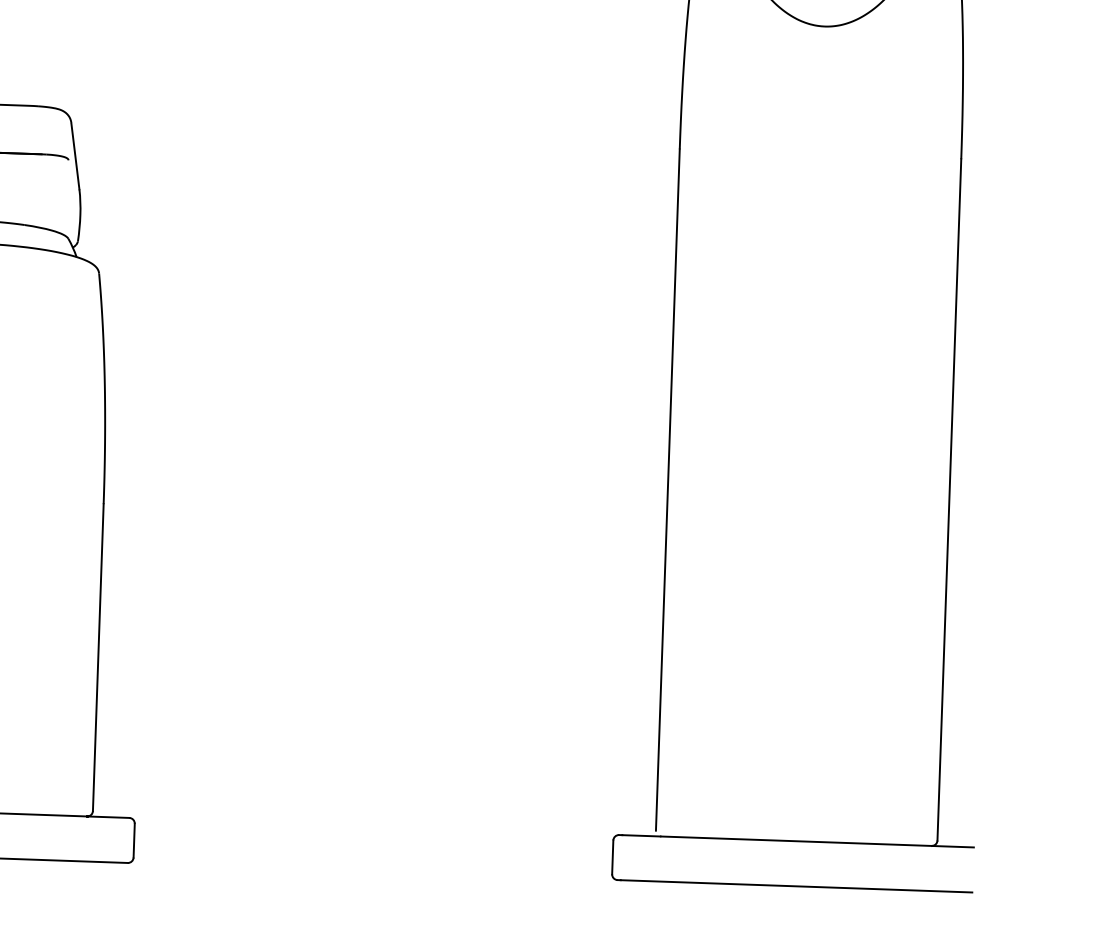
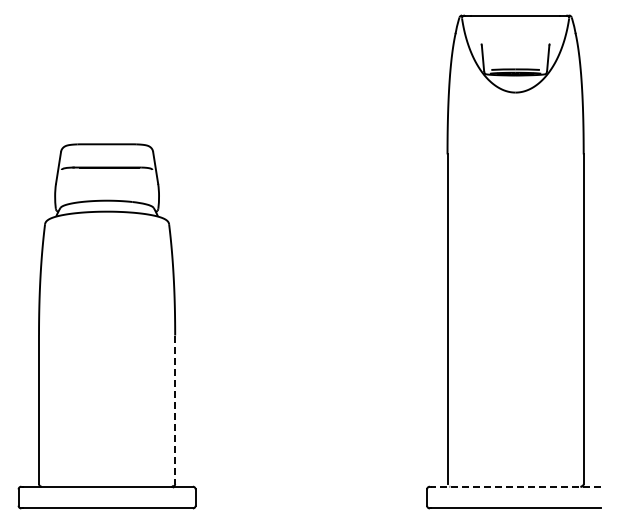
line: (98, 659) -> (175, 410), solid -> dashed
line: (796, 840) -> (515, 486), solid -> dashed

